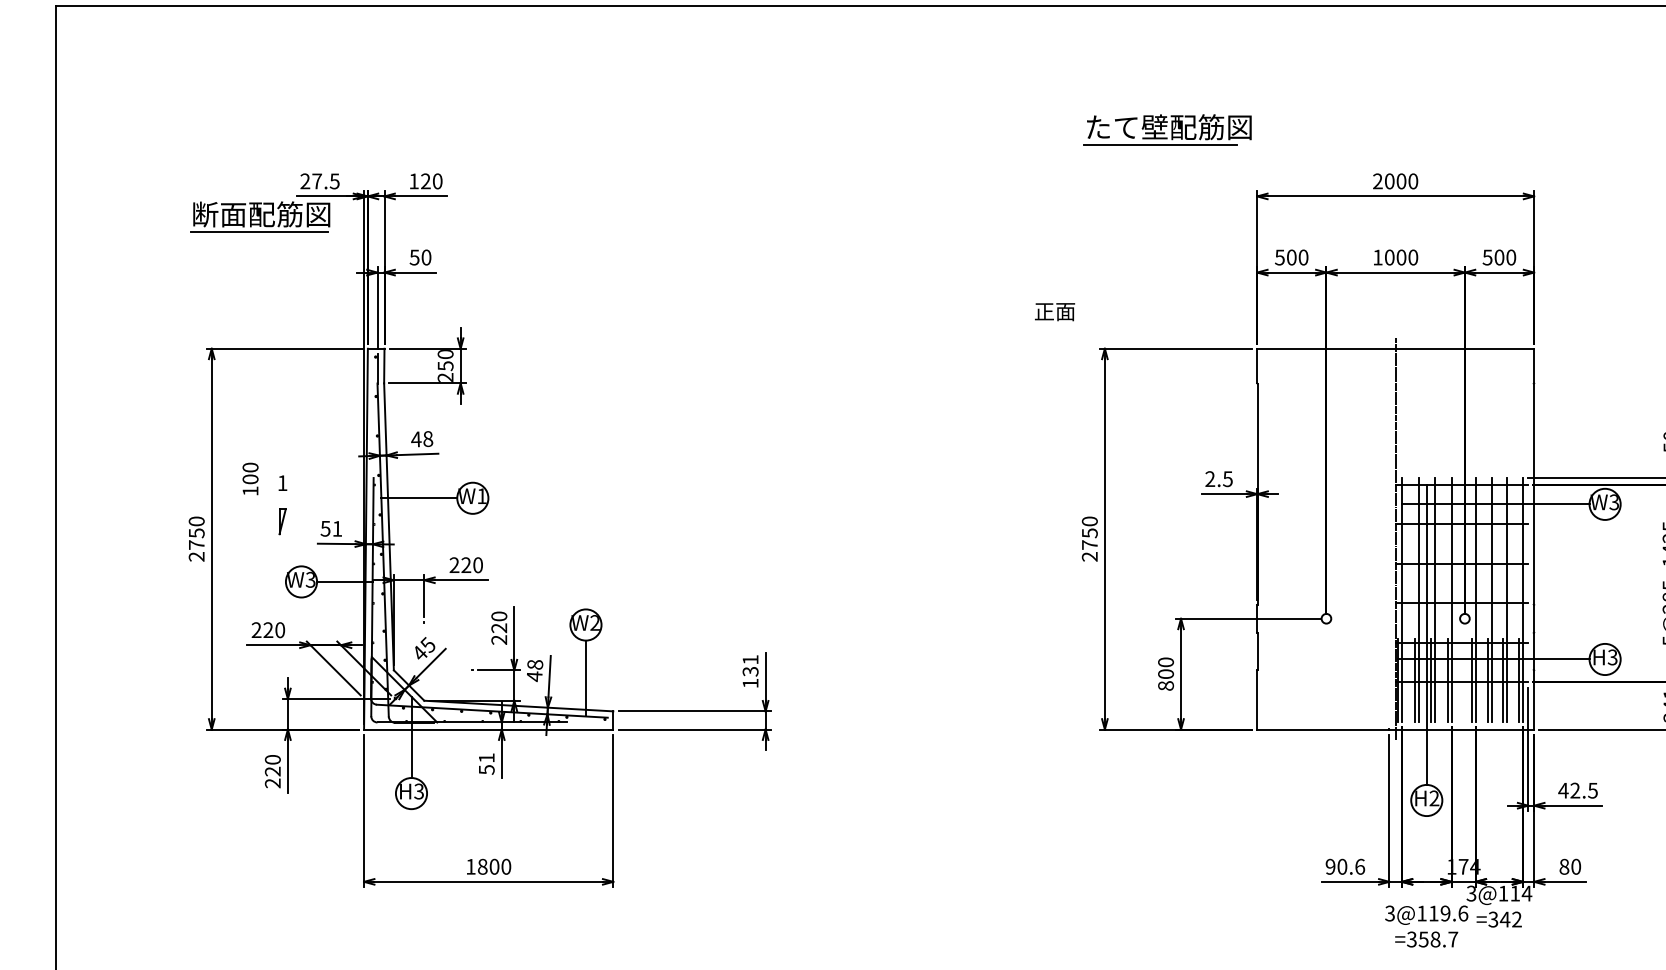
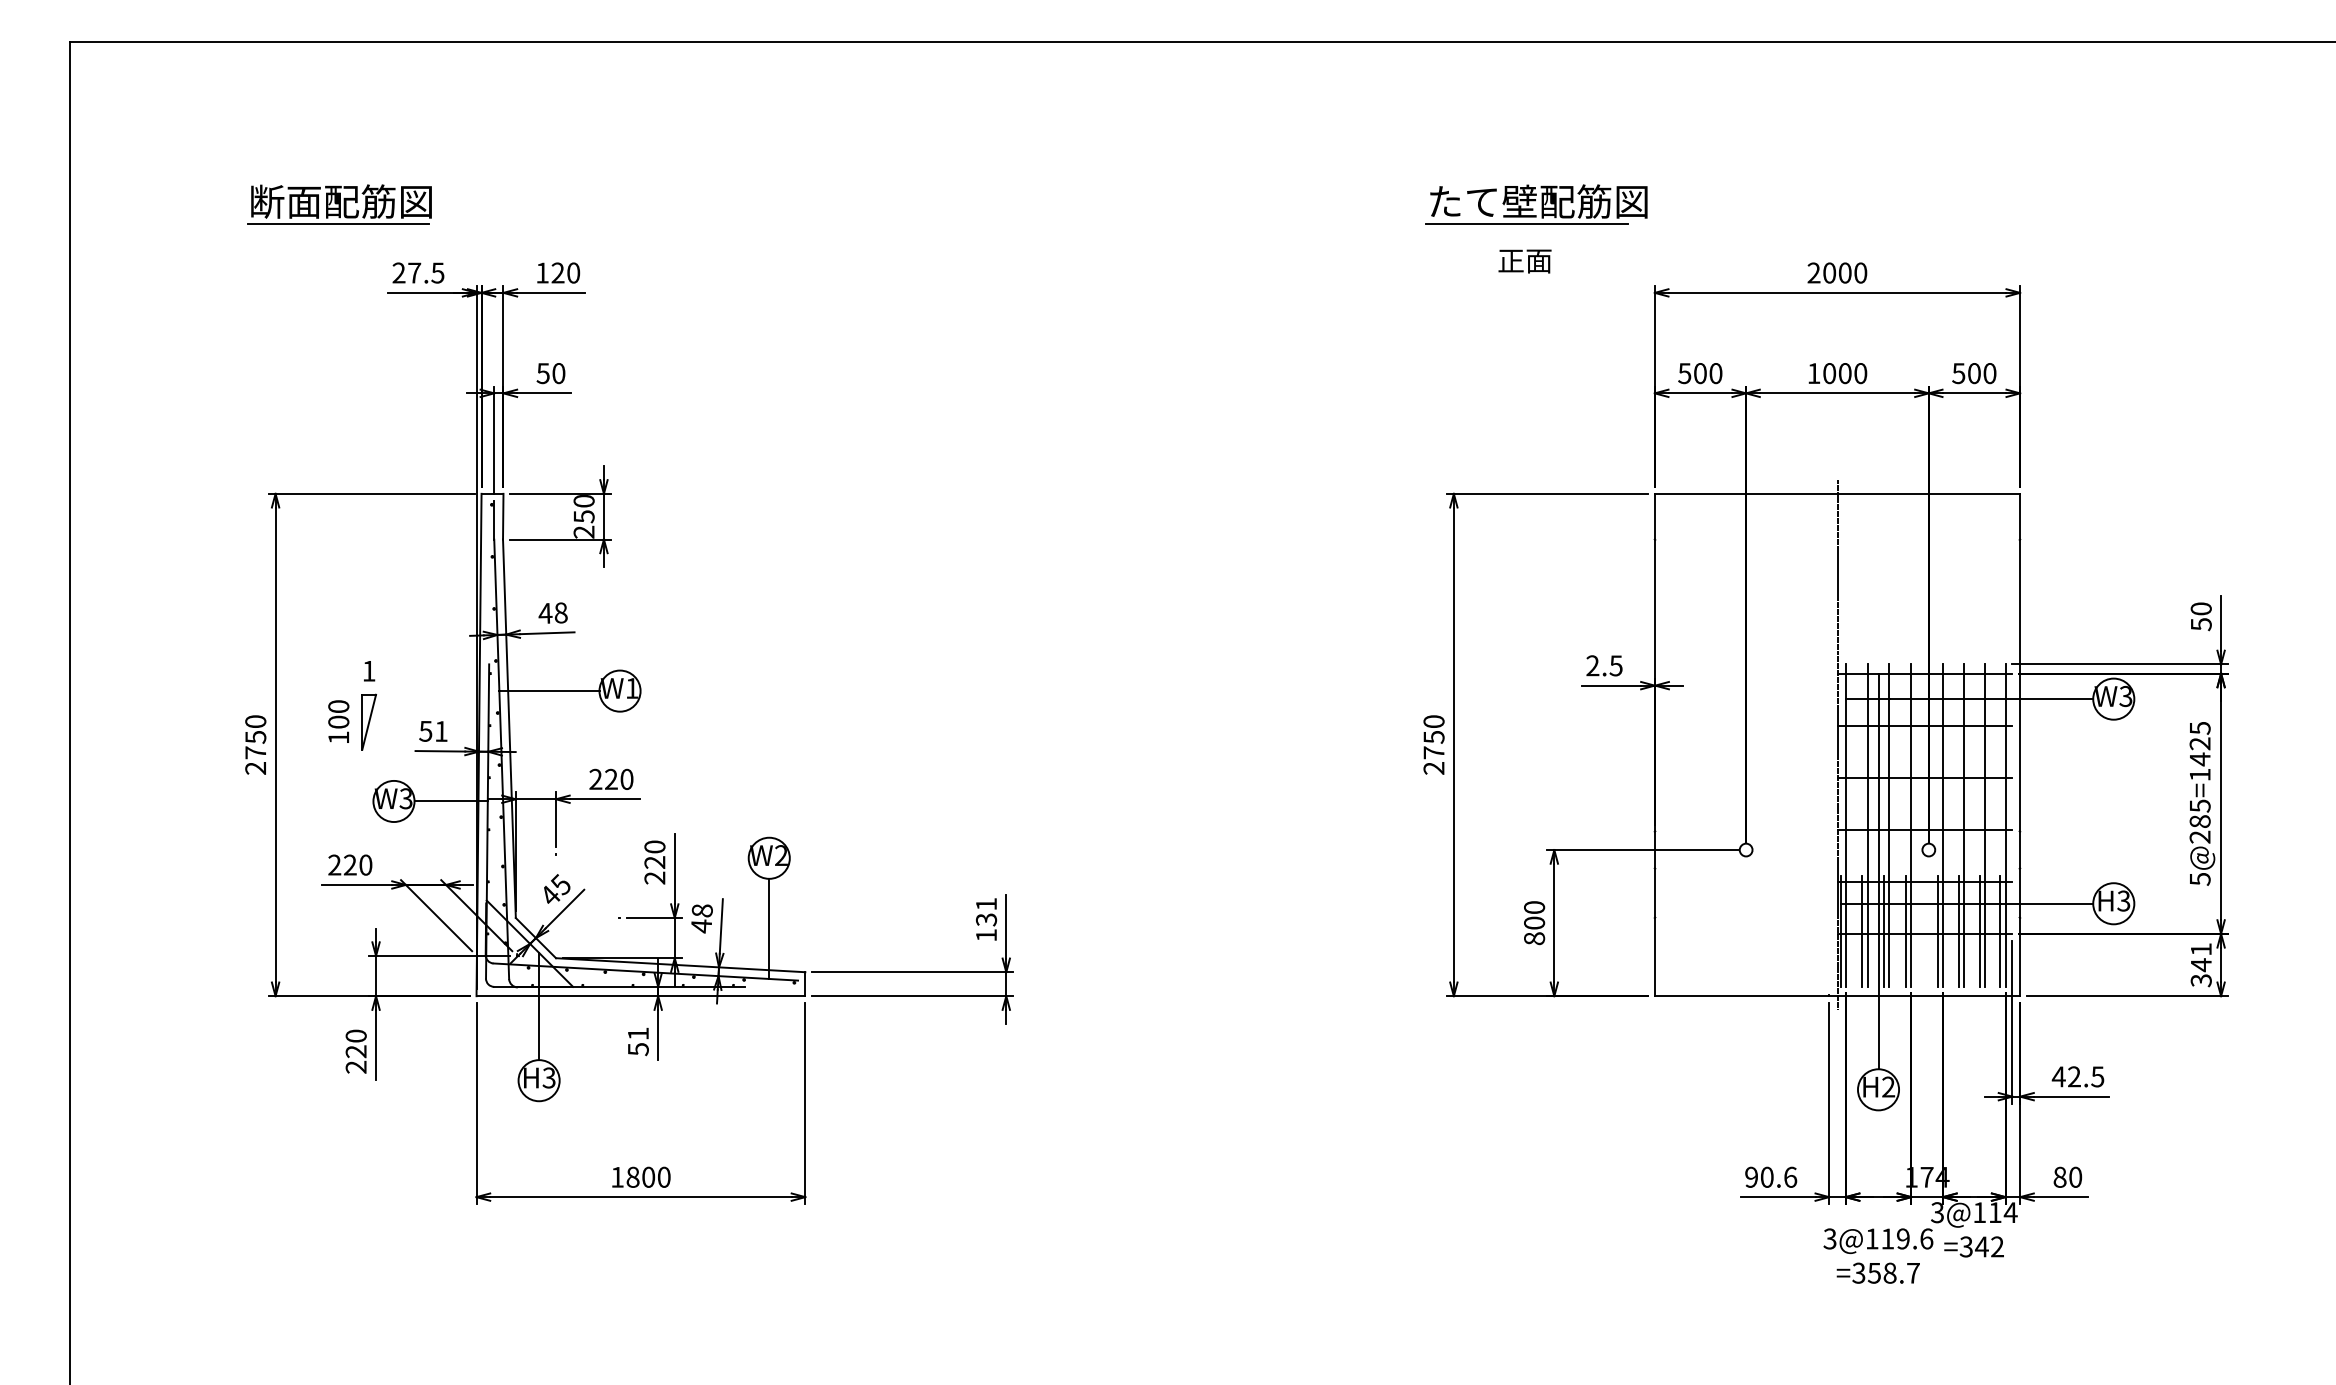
part: (260, 216) -> (339, 204), moved
text: (1054, 312) -> (1524, 261), moved
text: (250, 478) -> (338, 721), moved
part: (282, 521) -> (368, 721), size x1.67

